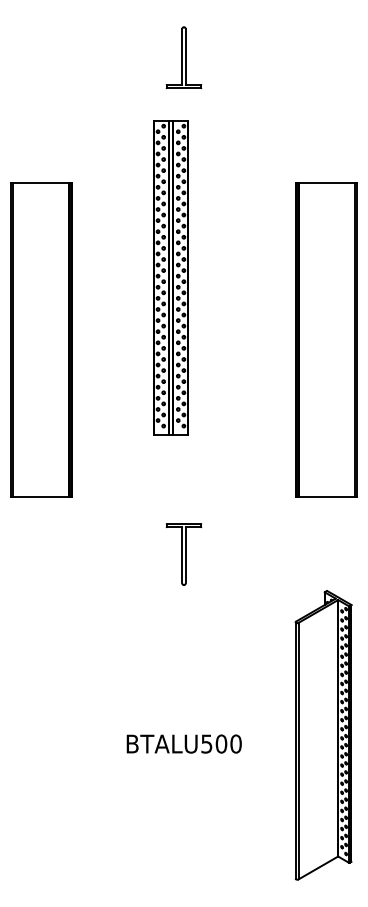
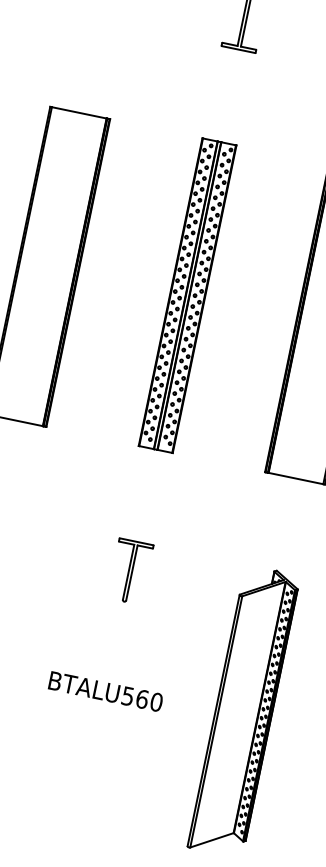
part: (170, 277) -> (187, 295), moved
part: (183, 554) -> (129, 571), moved
text: (221, 743) -> (142, 698), BTALU500 -> BTALU560

